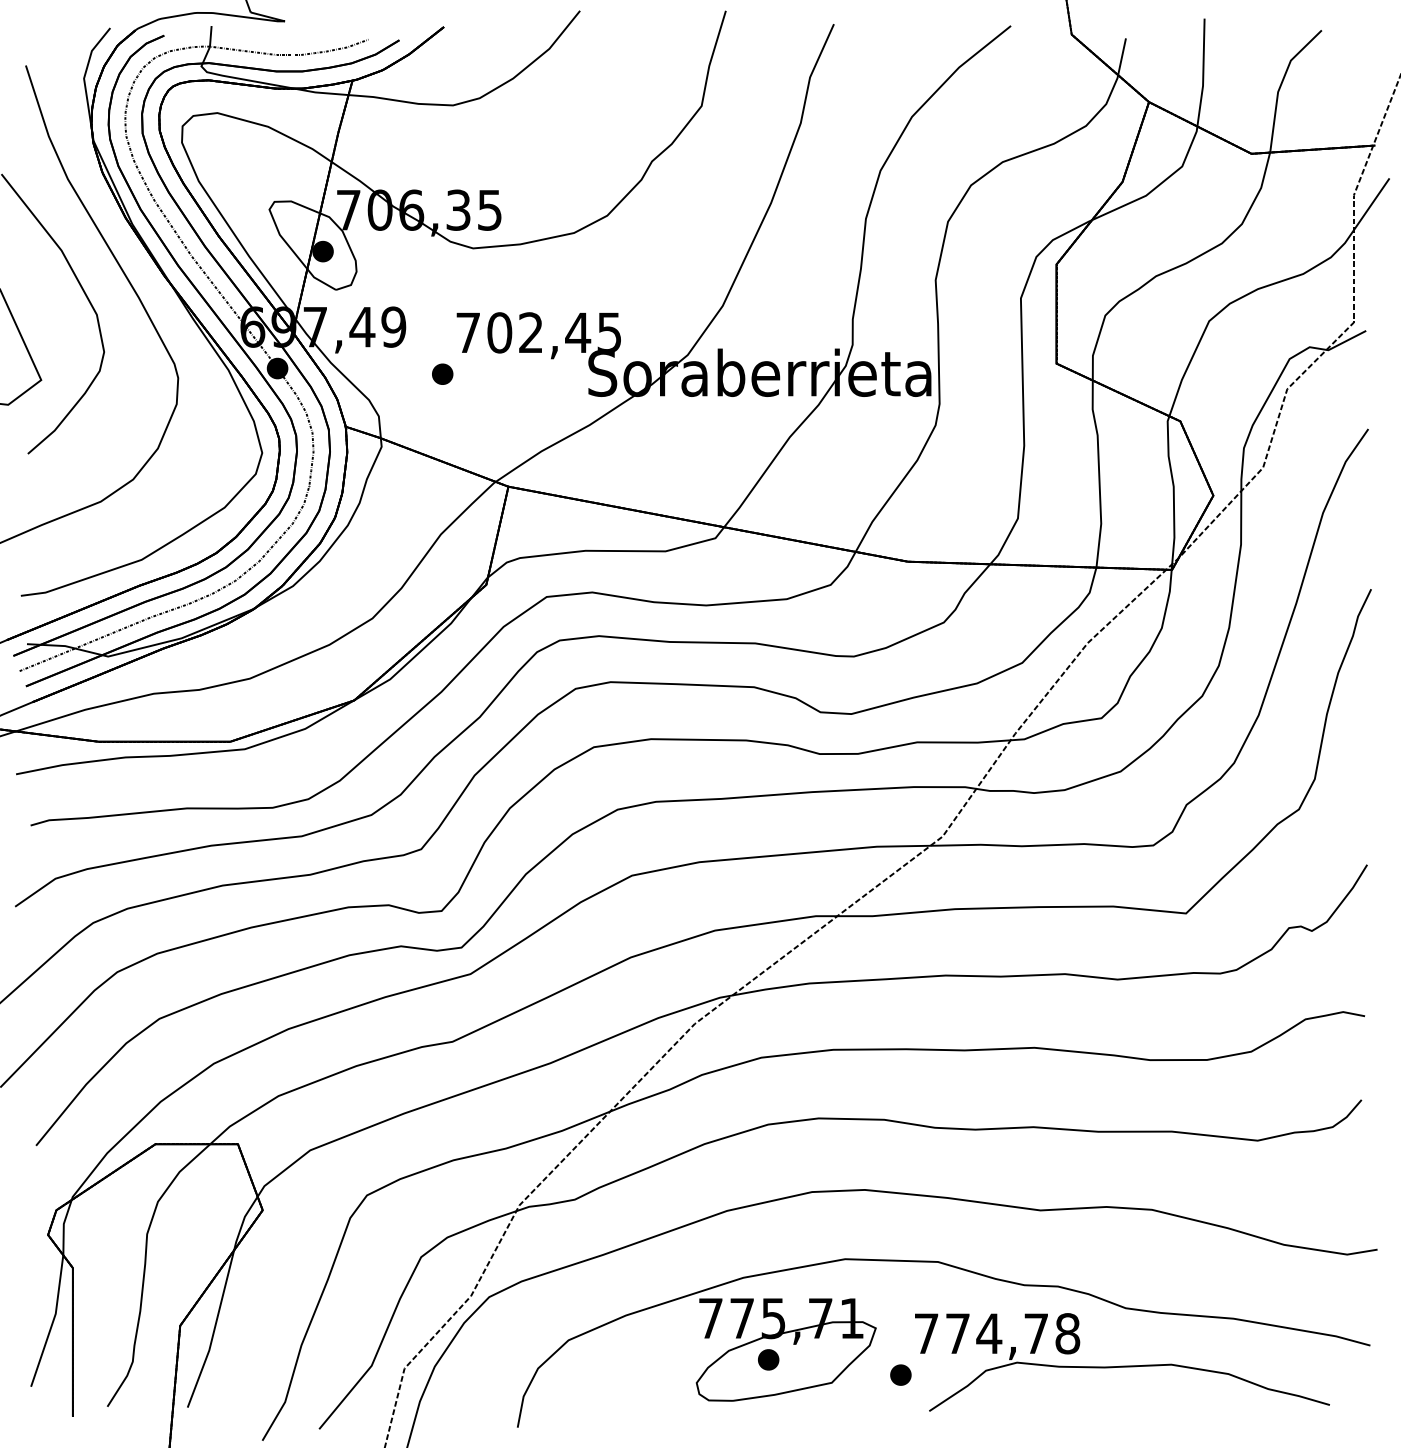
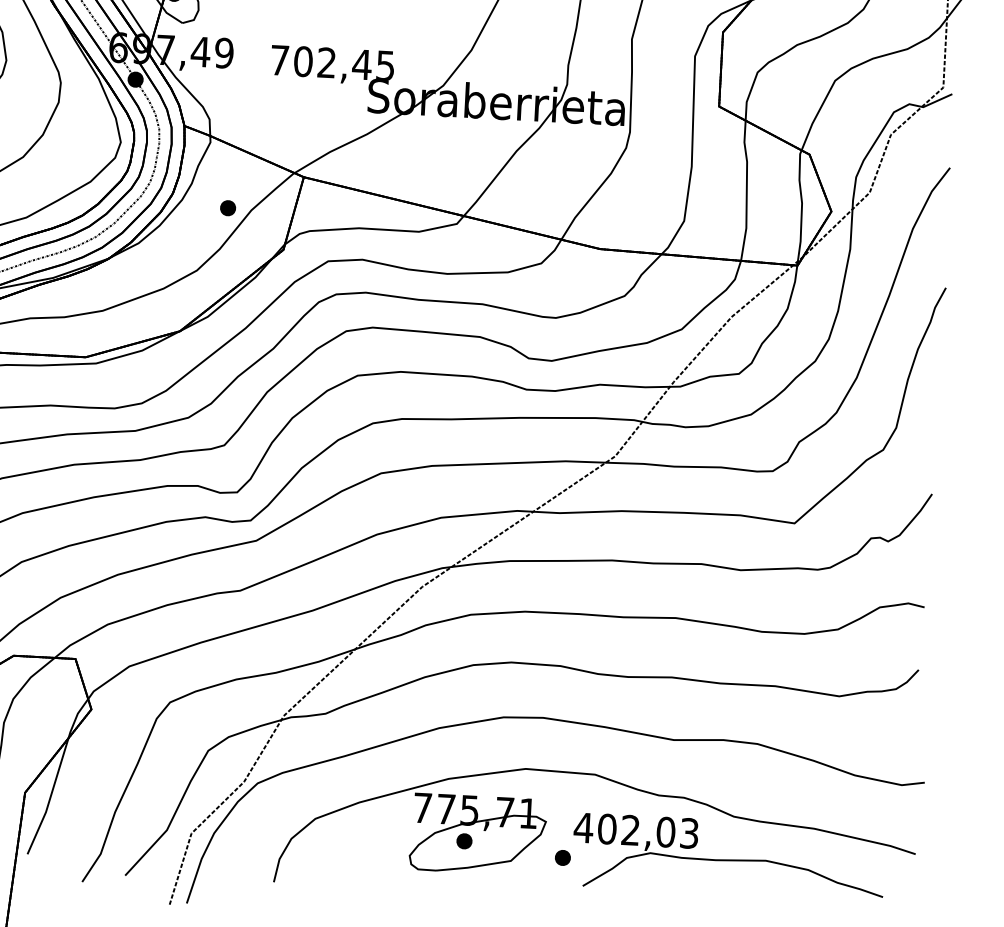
part: (442, 373) -> (227, 207), moved
text: (996, 1333) -> (636, 830), 774,78 -> 402,03

